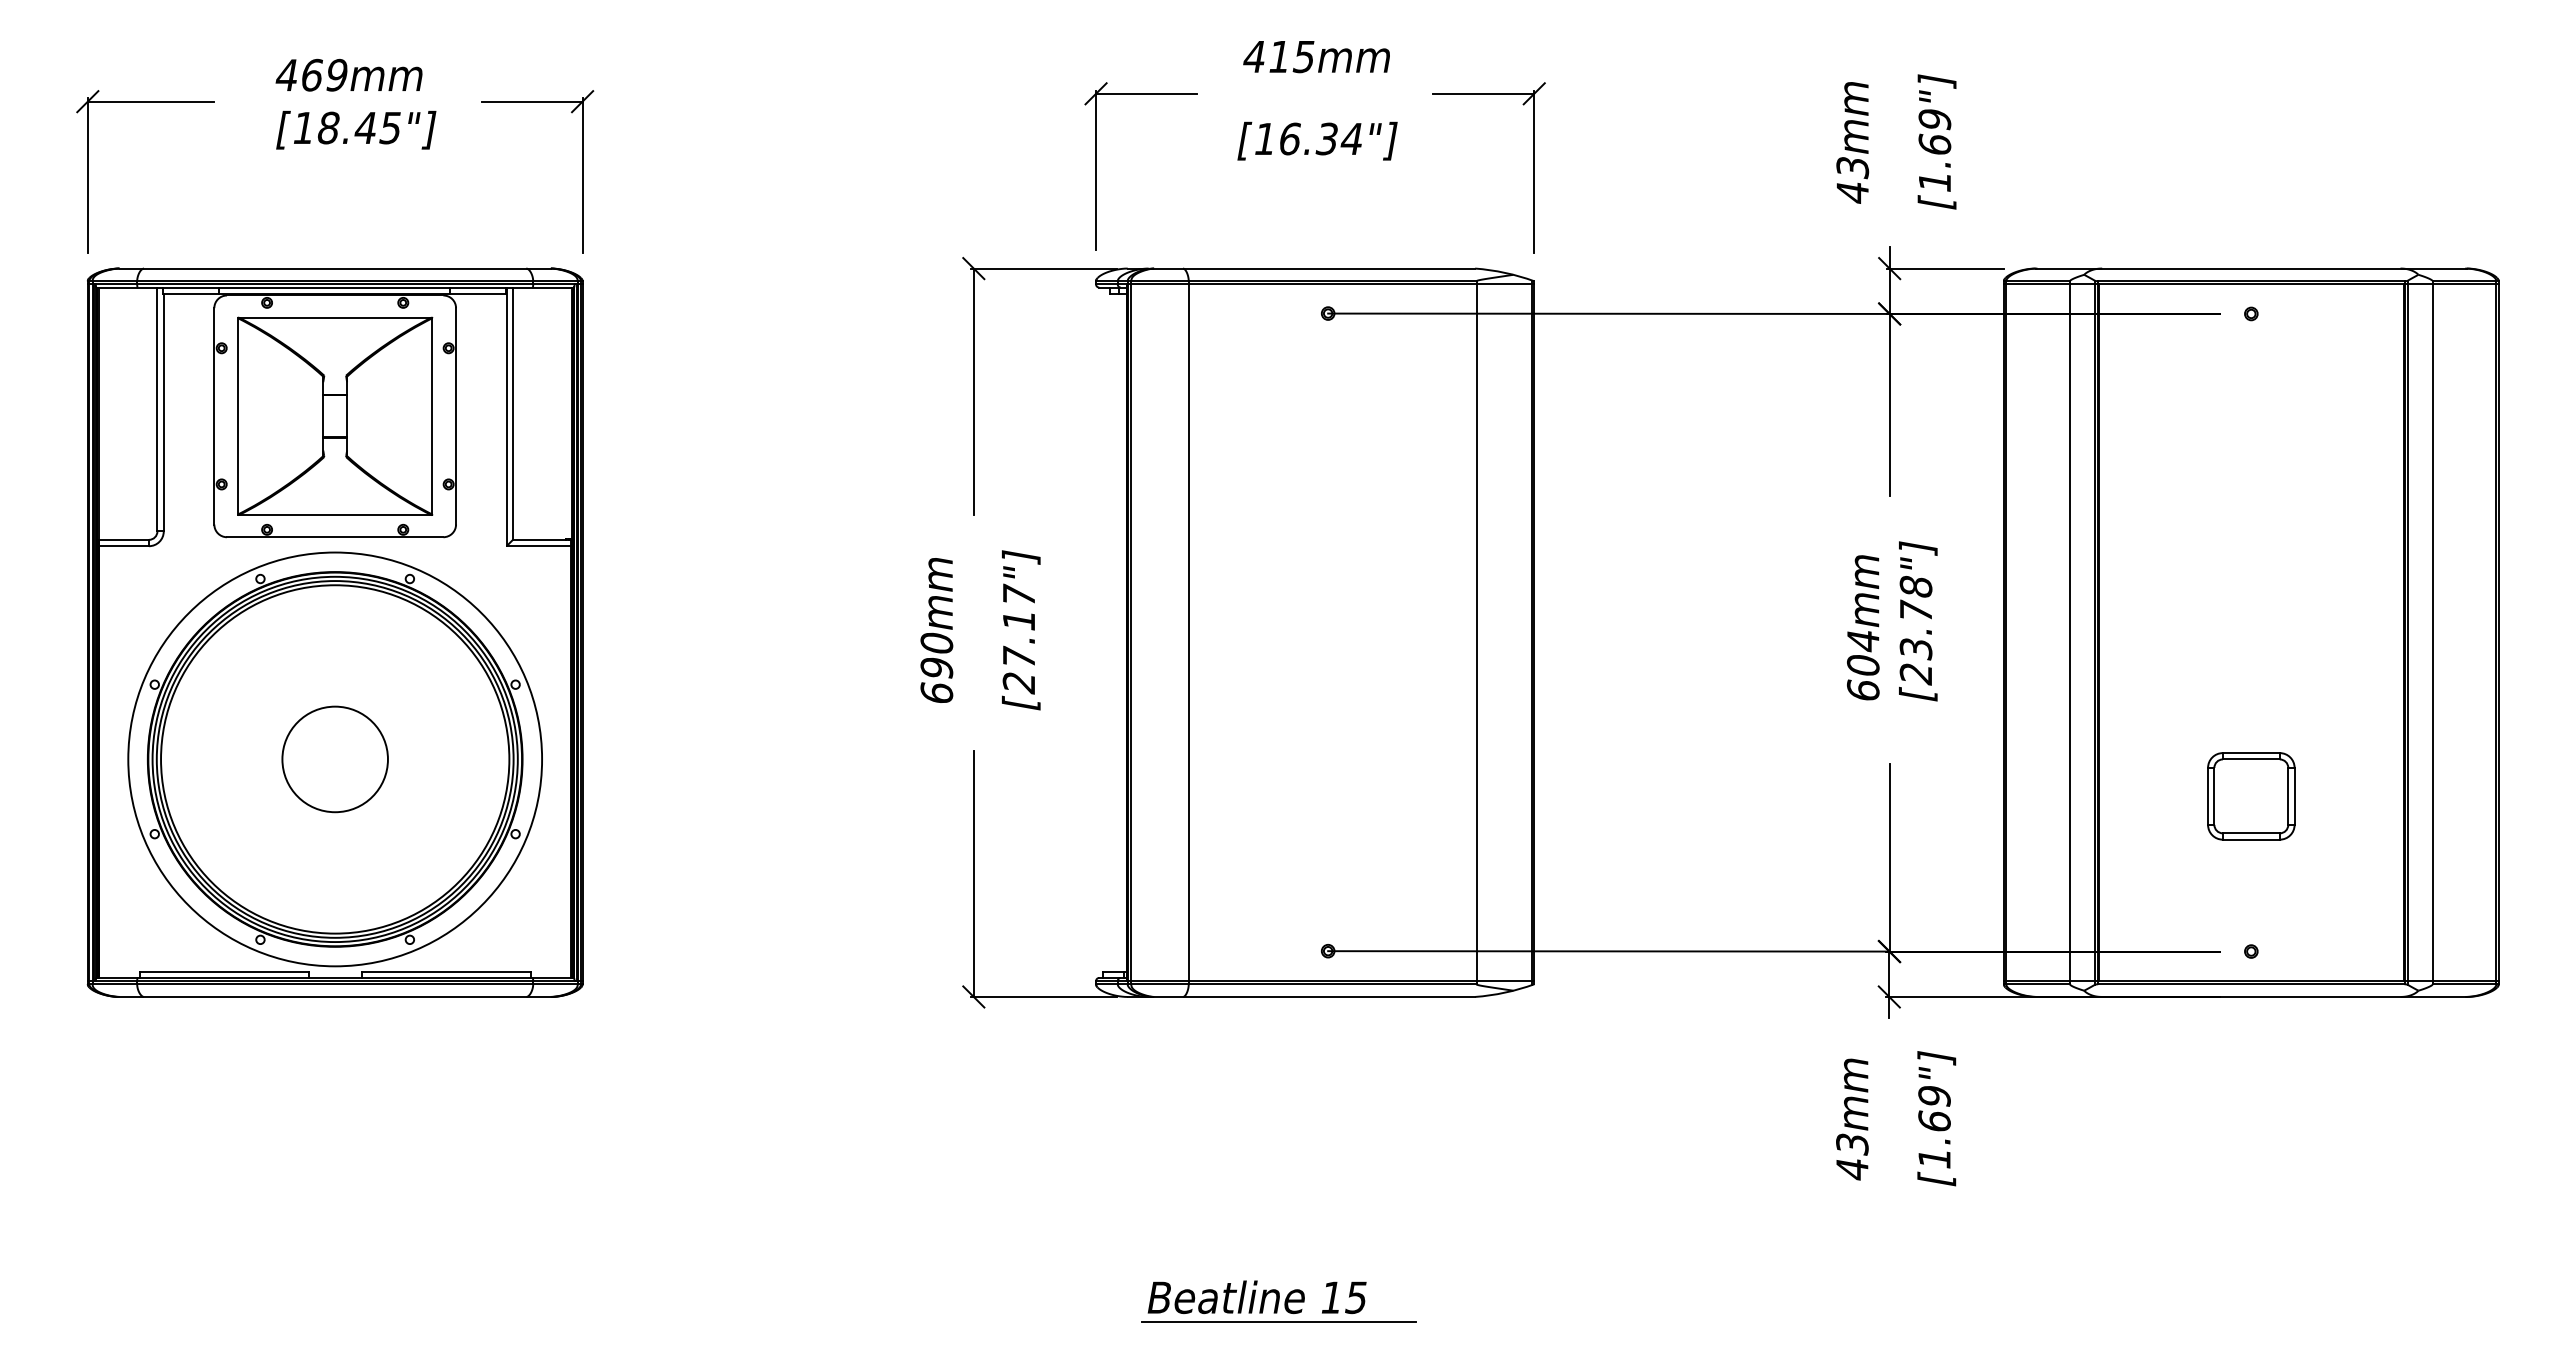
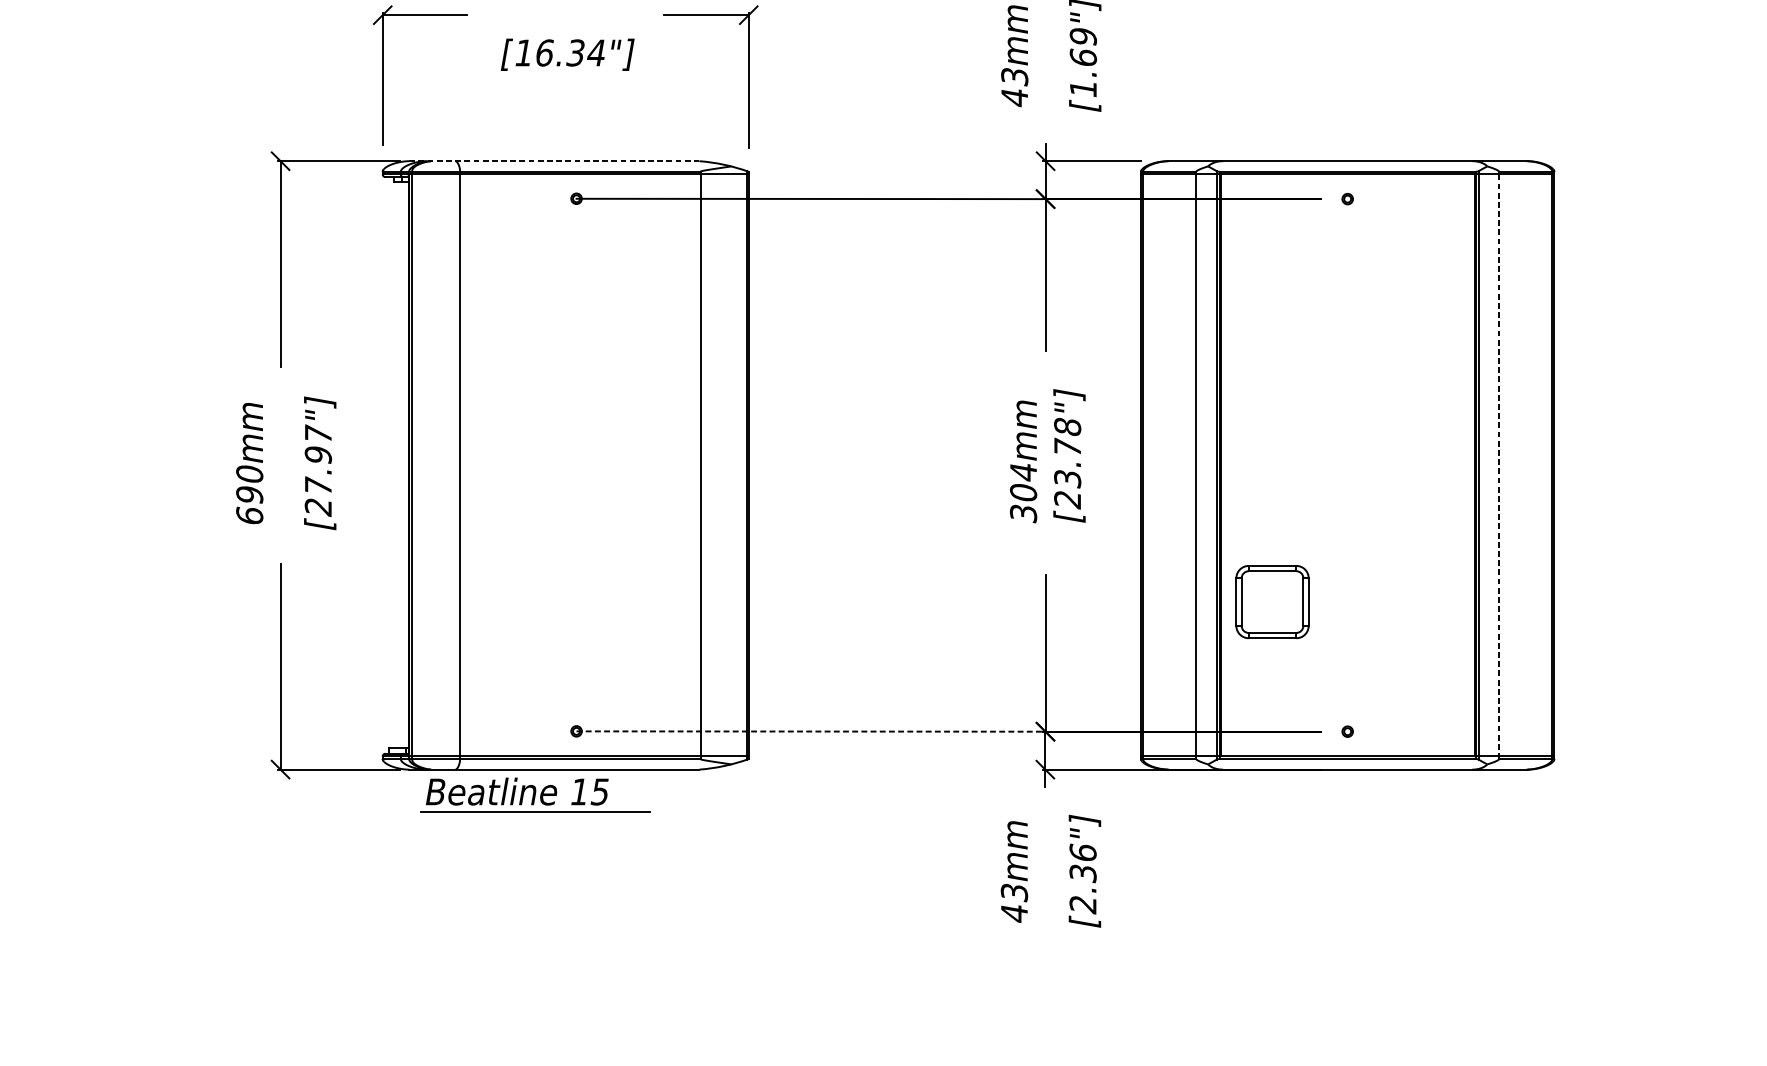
line: (1301, 268) -> (554, 161), solid -> dashed
text: (1018, 620) -> (317, 455), [27.17"] -> [27.97"]
line: (2432, 632) -> (1499, 465), solid -> dashed
text: (1862, 690) -> (1022, 513), 604mm -> 304mm
part: (2251, 796) -> (1272, 602), moved
line: (1609, 951) -> (811, 731), solid -> dashed
text: (1934, 1127) -> (1083, 878), [1.69"] -> [2.36"]
part: (1278, 1301) -> (535, 795), moved

